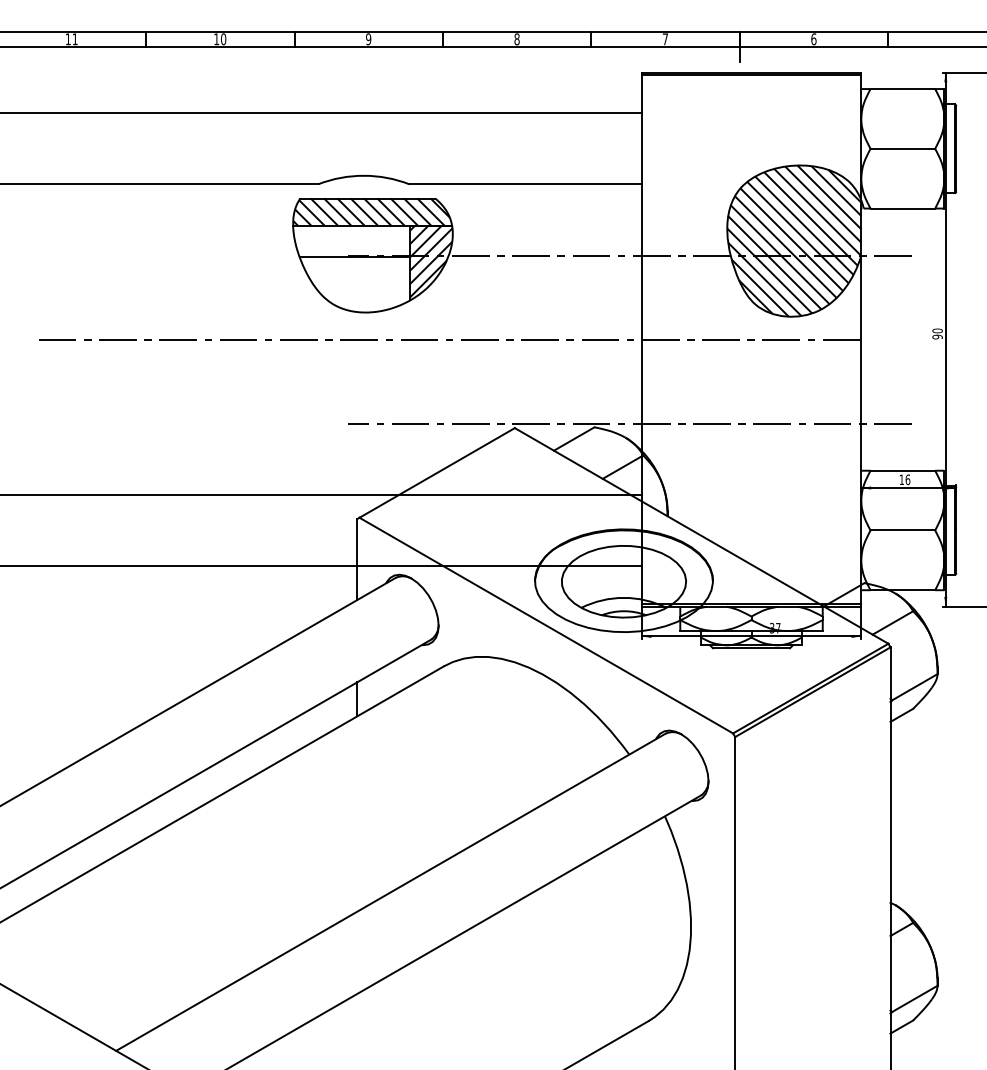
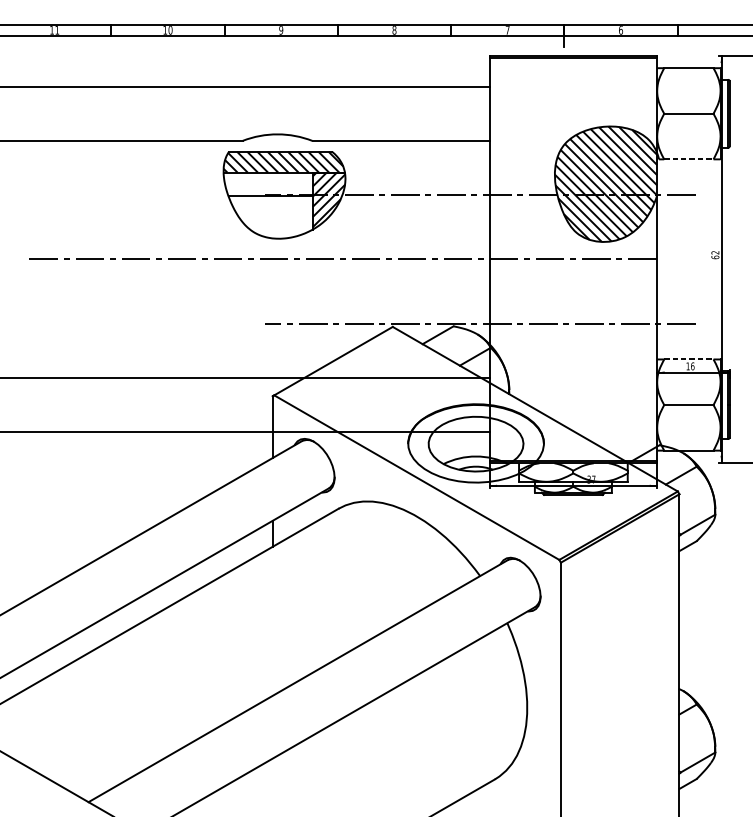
line: (903, 208) -> (689, 159), solid -> dashed
text: (937, 333) -> (715, 254), 90 -> 62
line: (903, 470) -> (689, 359), solid -> dashed

